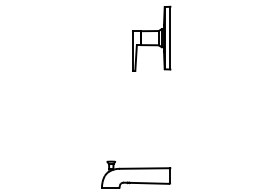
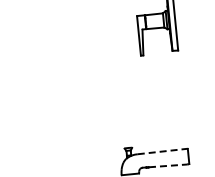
line: (145, 168) -> (163, 151), solid -> dashed
line: (149, 183) -> (168, 166), solid -> dashed

